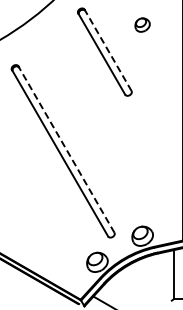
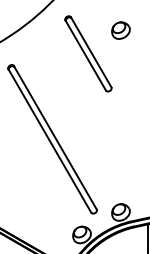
part: (142, 24) -> (120, 30), size x1.43
line: (107, 49) -> (90, 51), dashed -> solid
line: (66, 149) -> (55, 137), dashed -> solid

